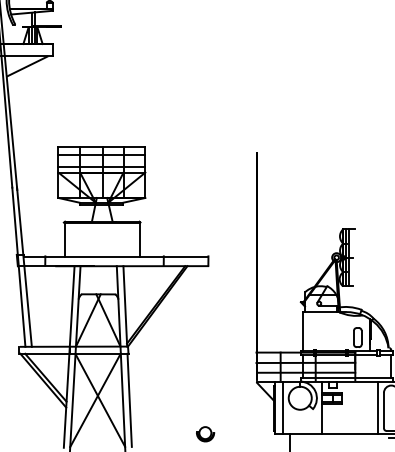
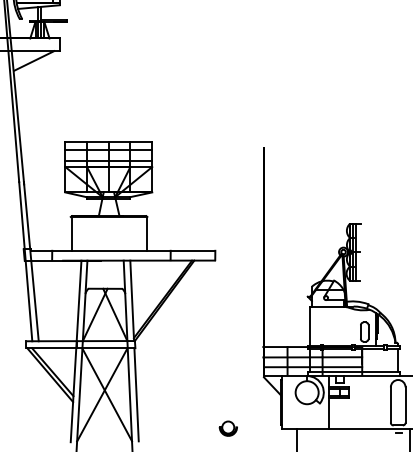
line: (283, 408) -> (290, 402), removed
line: (377, 408) -> (384, 402), removed
part: (204, 434) -> (227, 428), moved

